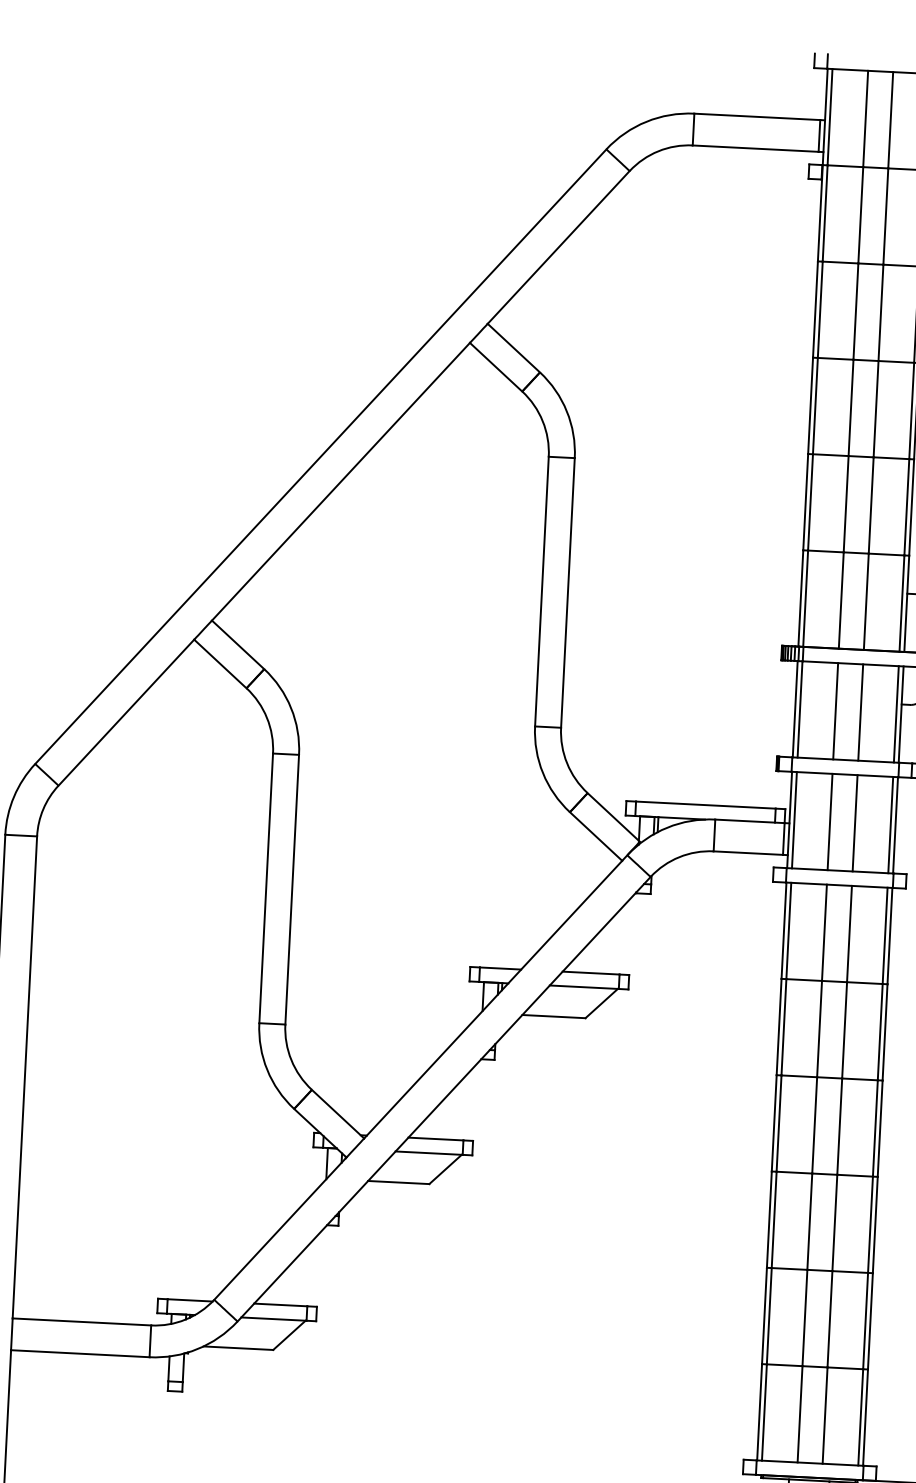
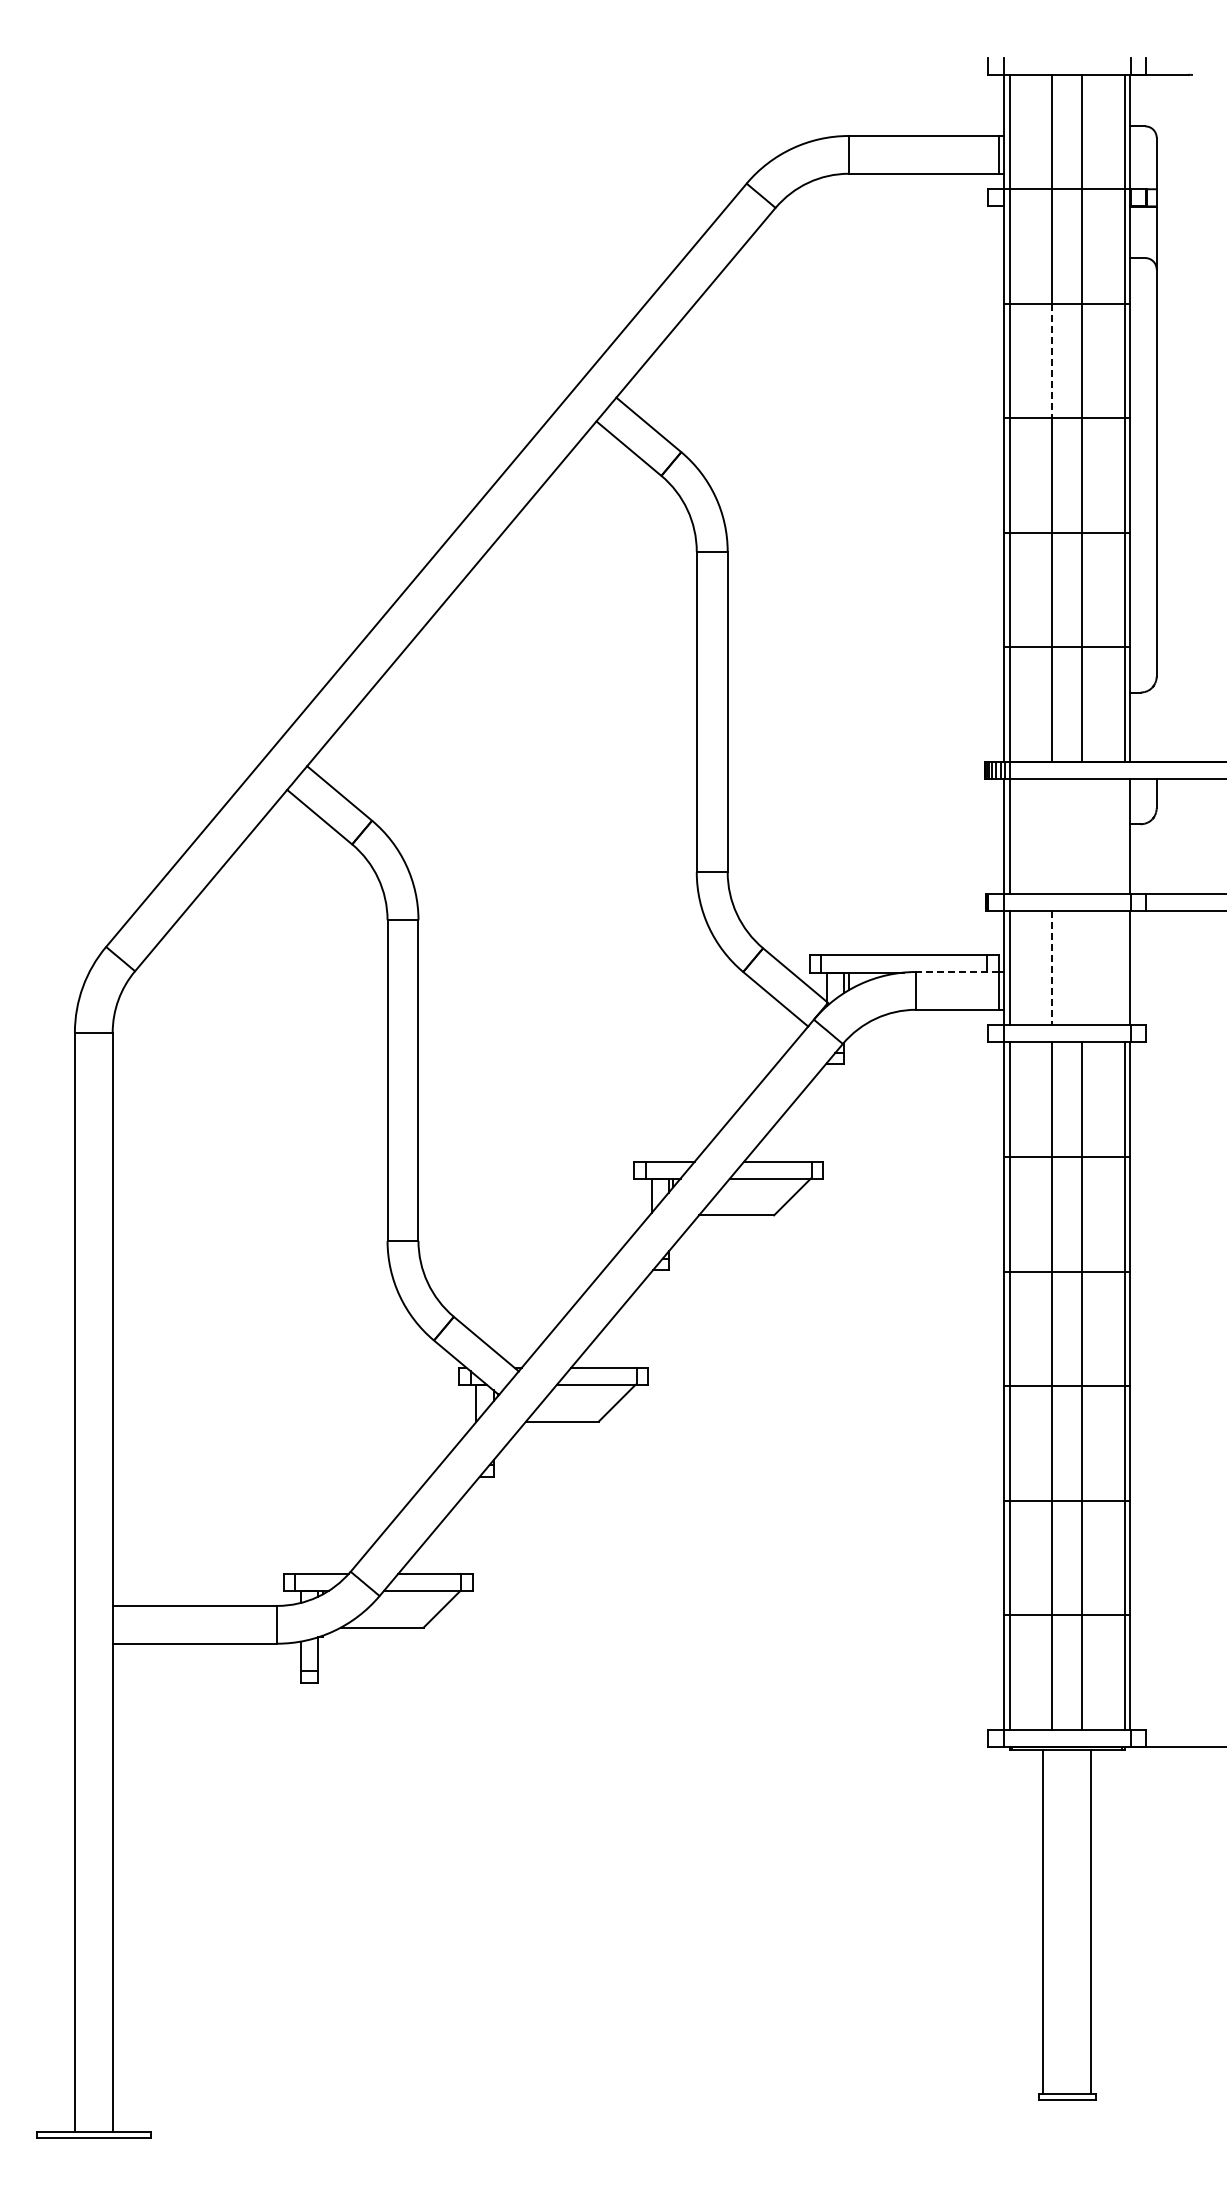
line: (855, 312) -> (1052, 361), solid -> dashed
line: (835, 711) -> (1052, 836), removed
line: (860, 712) -> (1082, 836), removed
line: (896, 714) -> (1124, 836), removed
line: (749, 821) -> (956, 972), solid -> dashed
line: (830, 822) -> (1052, 968), solid -> dashed
line: (855, 822) -> (1082, 967), removed
line: (890, 824) -> (1124, 967), removed

